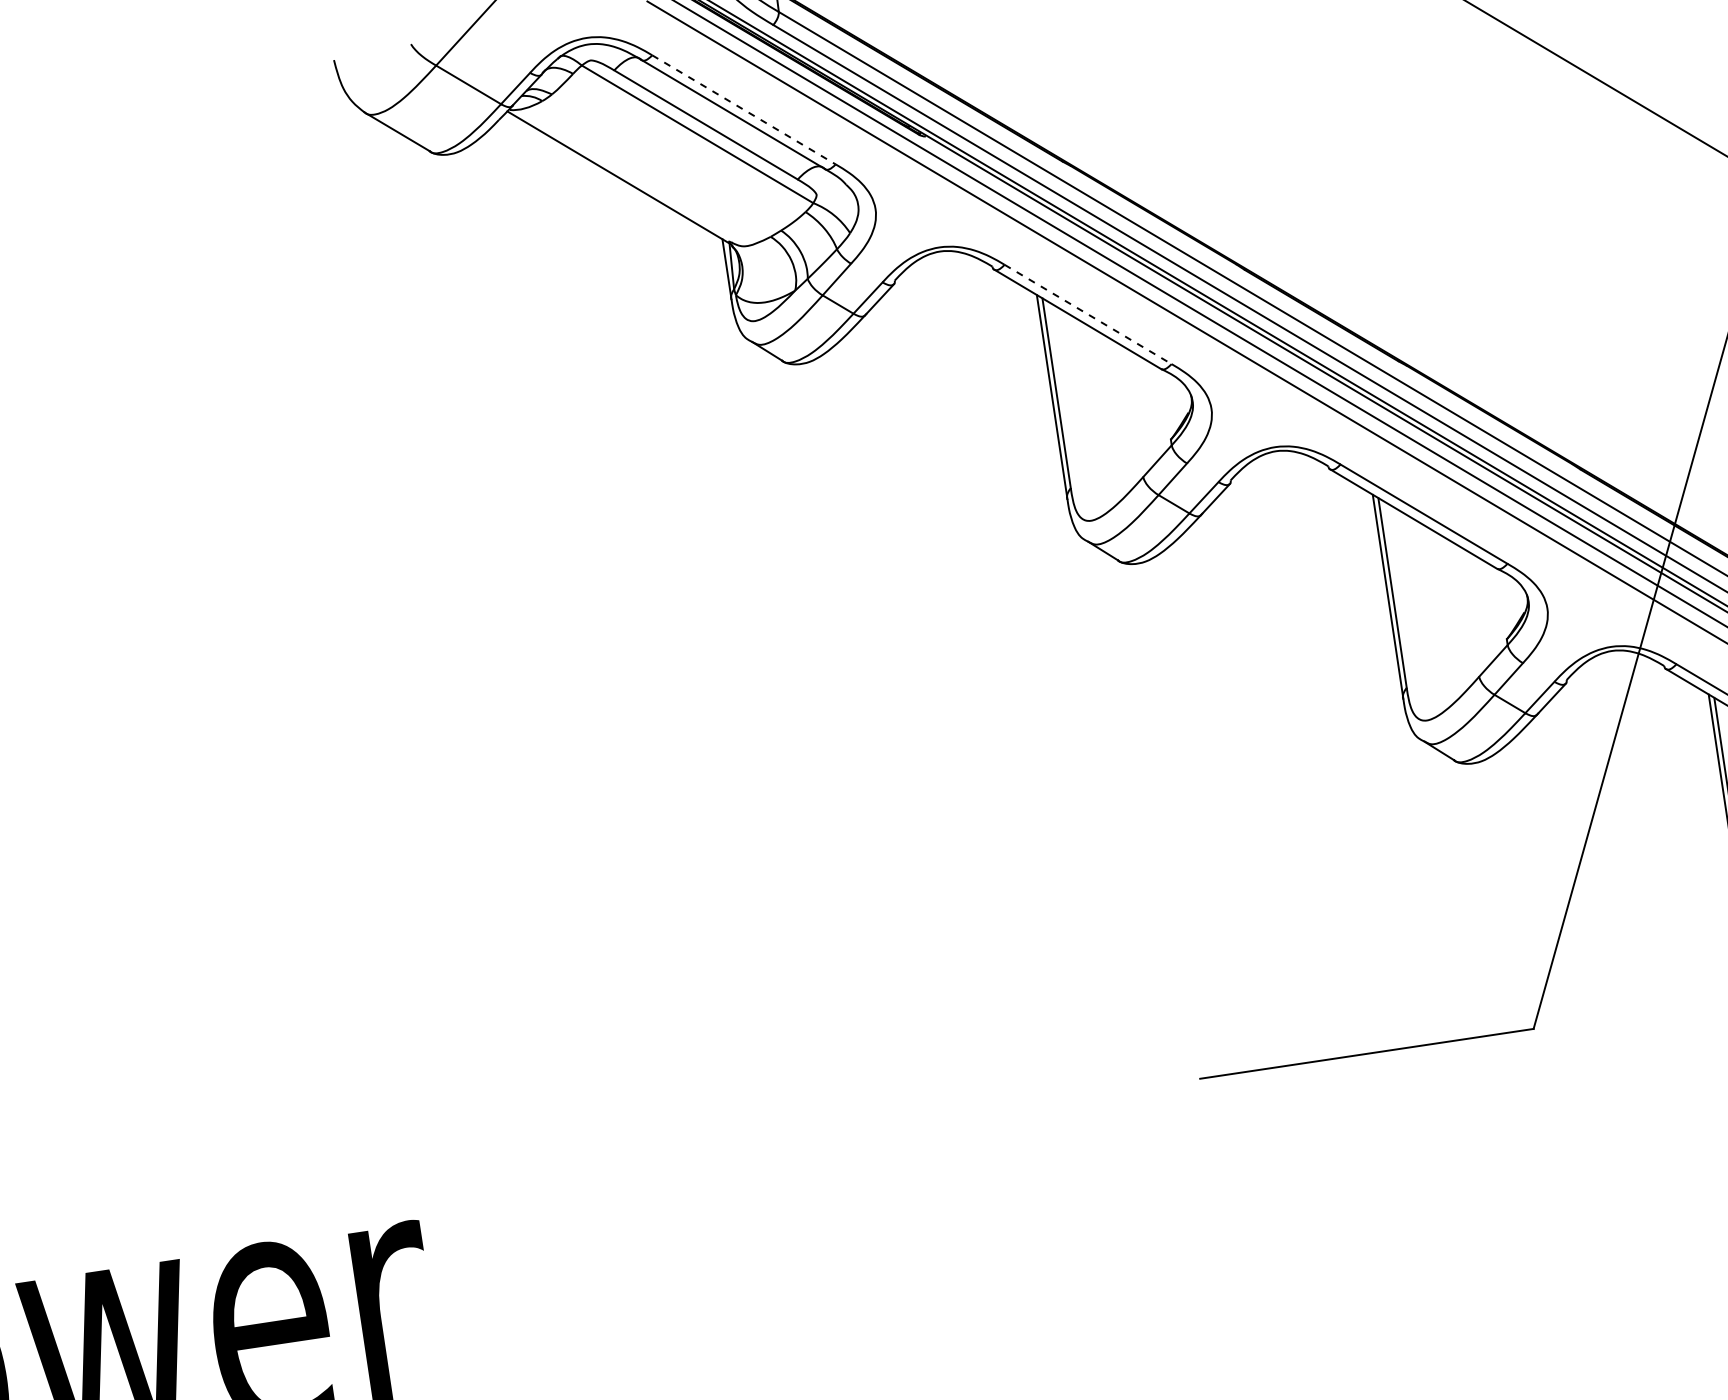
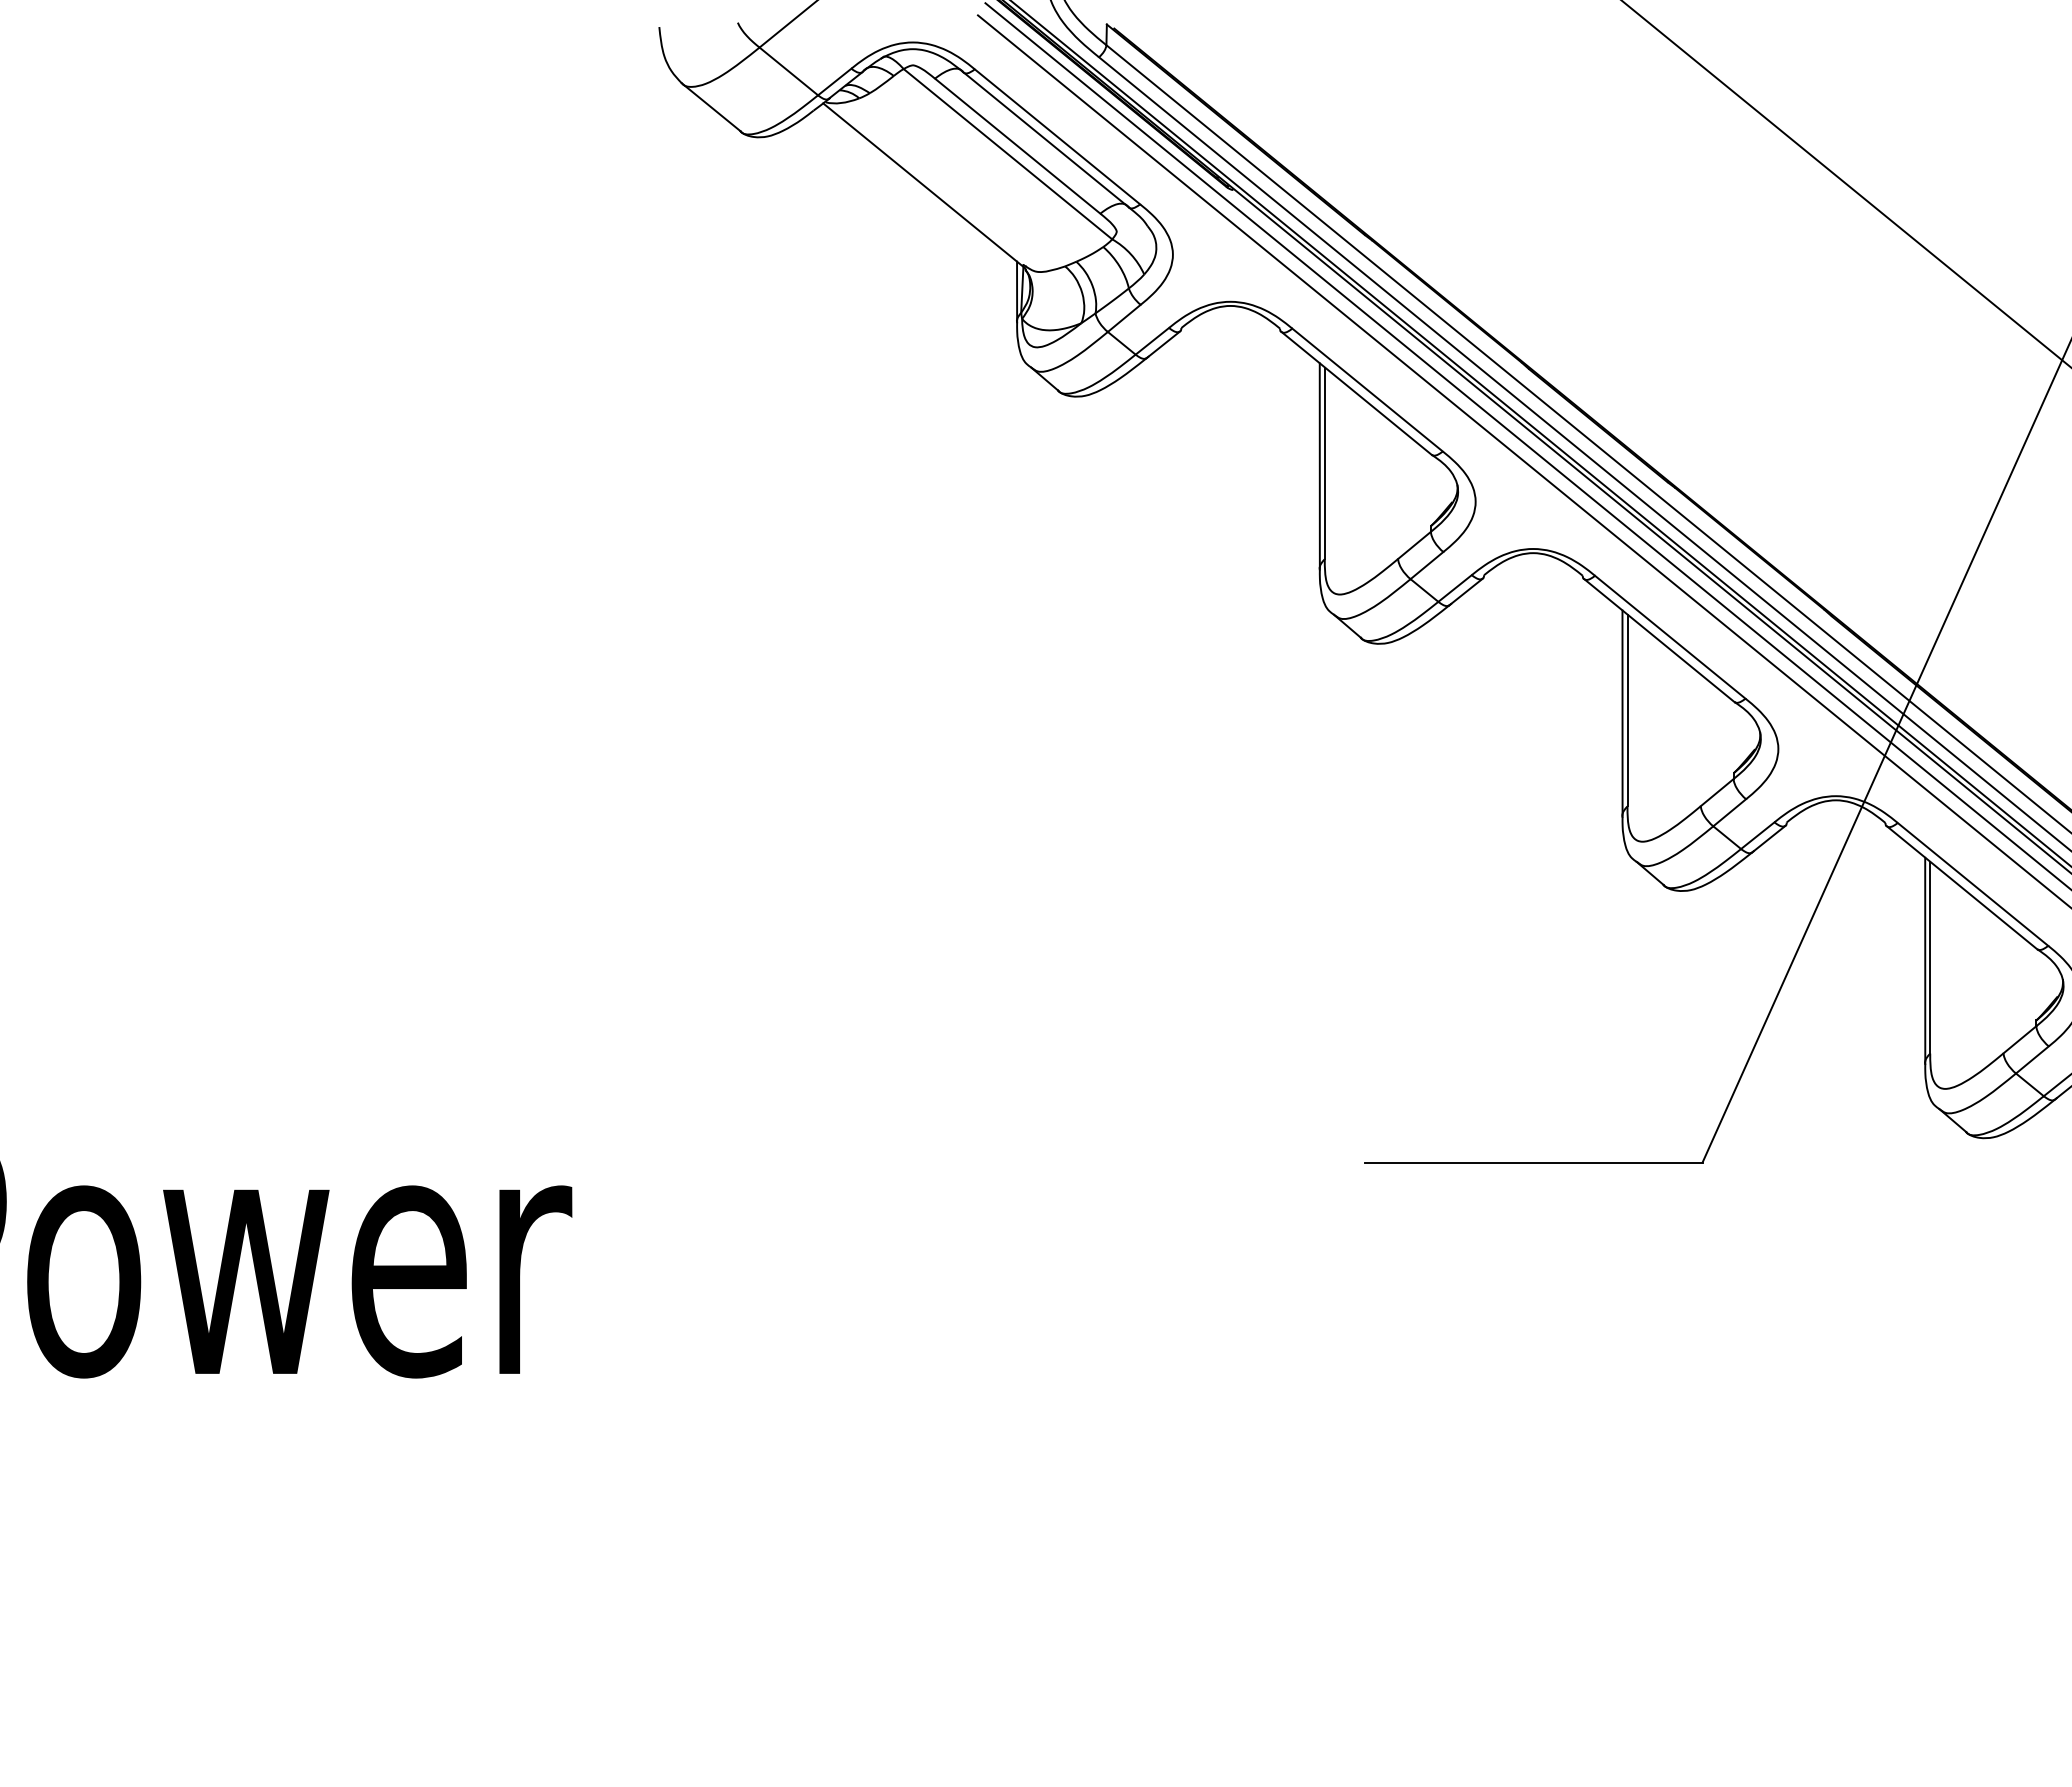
line: (743, 109) -> (1057, 136), dashed -> solid
line: (1089, 314) -> (1368, 390), dashed -> solid

